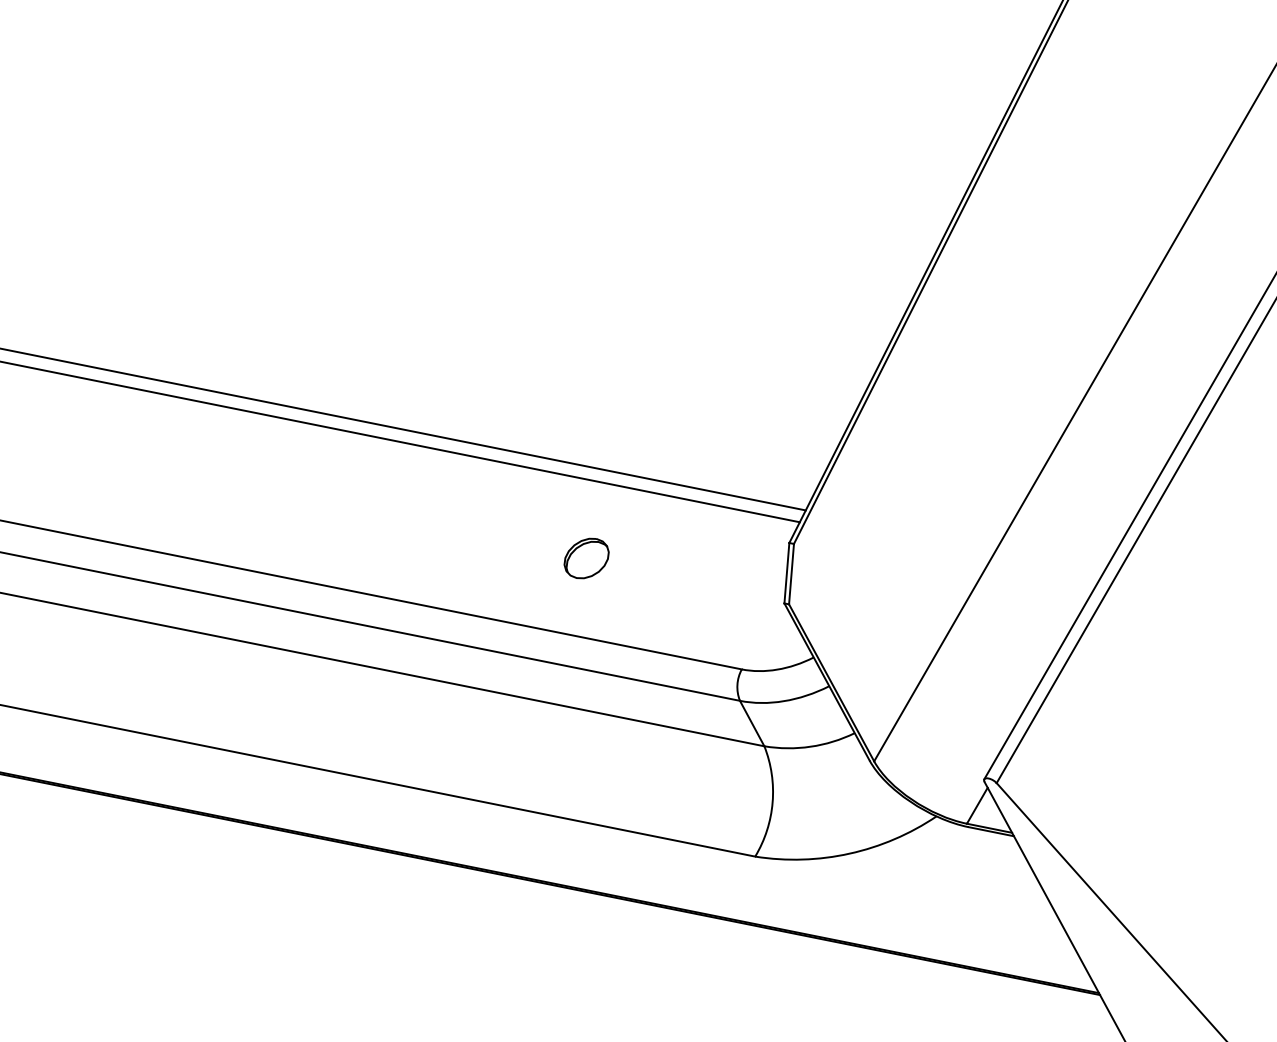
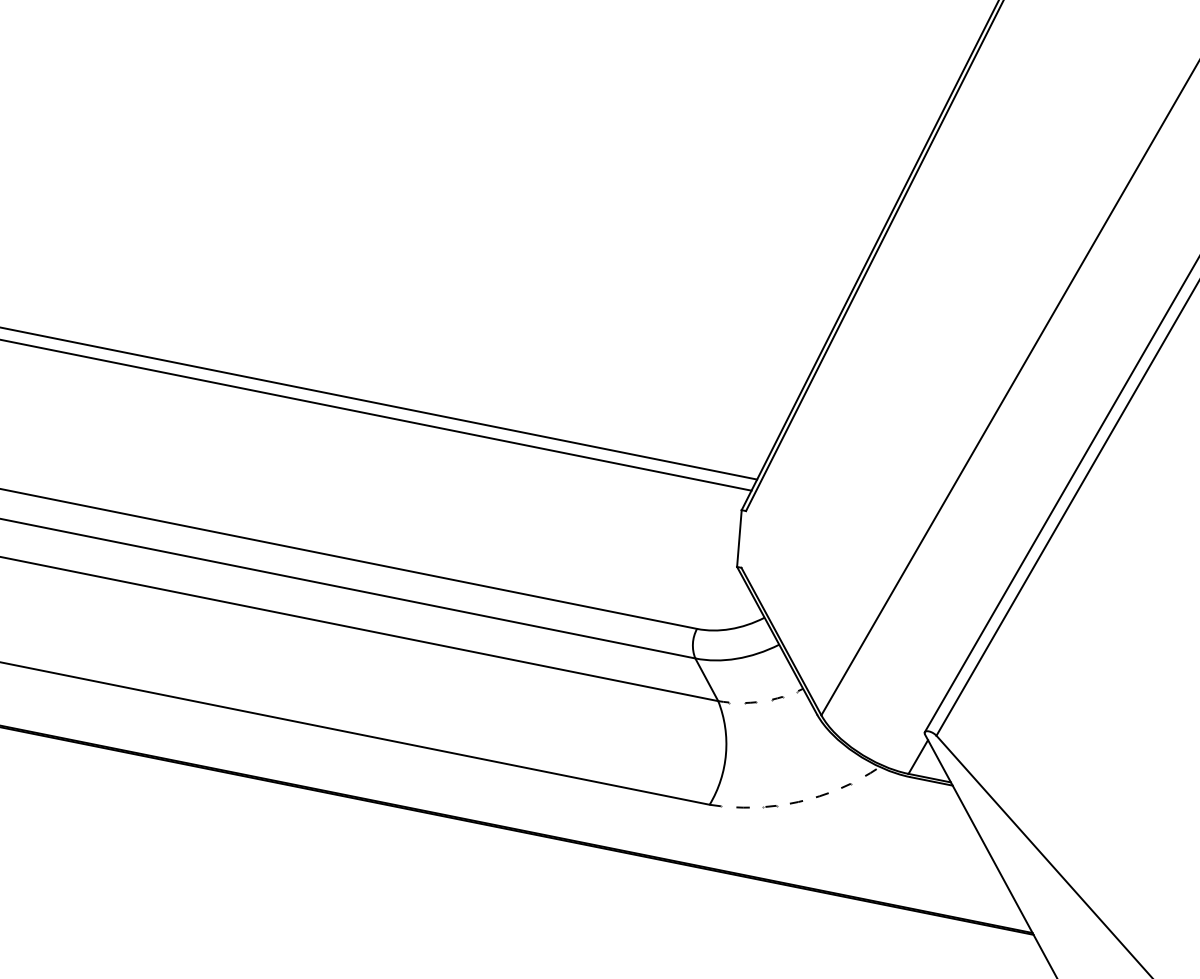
part: (585, 558) -> (550, 524), removed
line: (791, 574) -> (743, 539), removed
arc: (810, 746) -> (761, 701), solid -> dashed
arc: (849, 854) -> (798, 802), solid -> dashed

